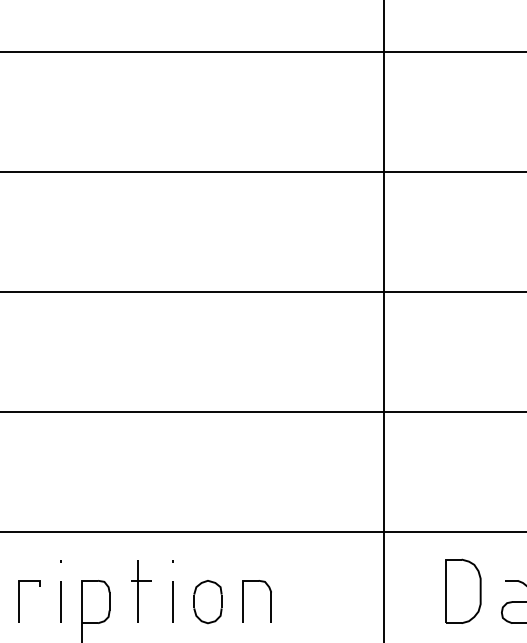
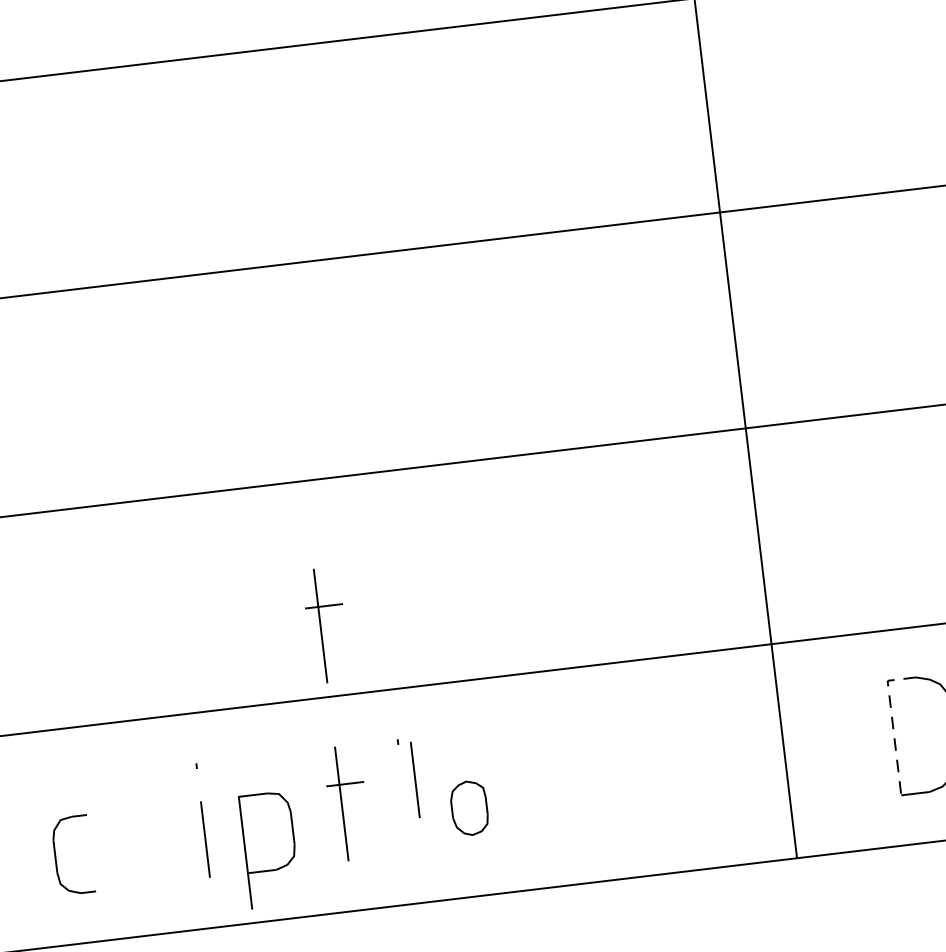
part: (141, 492) -> (326, 625), added
line: (445, 583) -> (892, 723), solid -> dashed
line: (19, 601) -> (130, 847), removed
line: (172, 601) -> (414, 779), moved
part: (243, 601) -> (533, 799), removed
part: (207, 602) -> (468, 809), size x0.7

